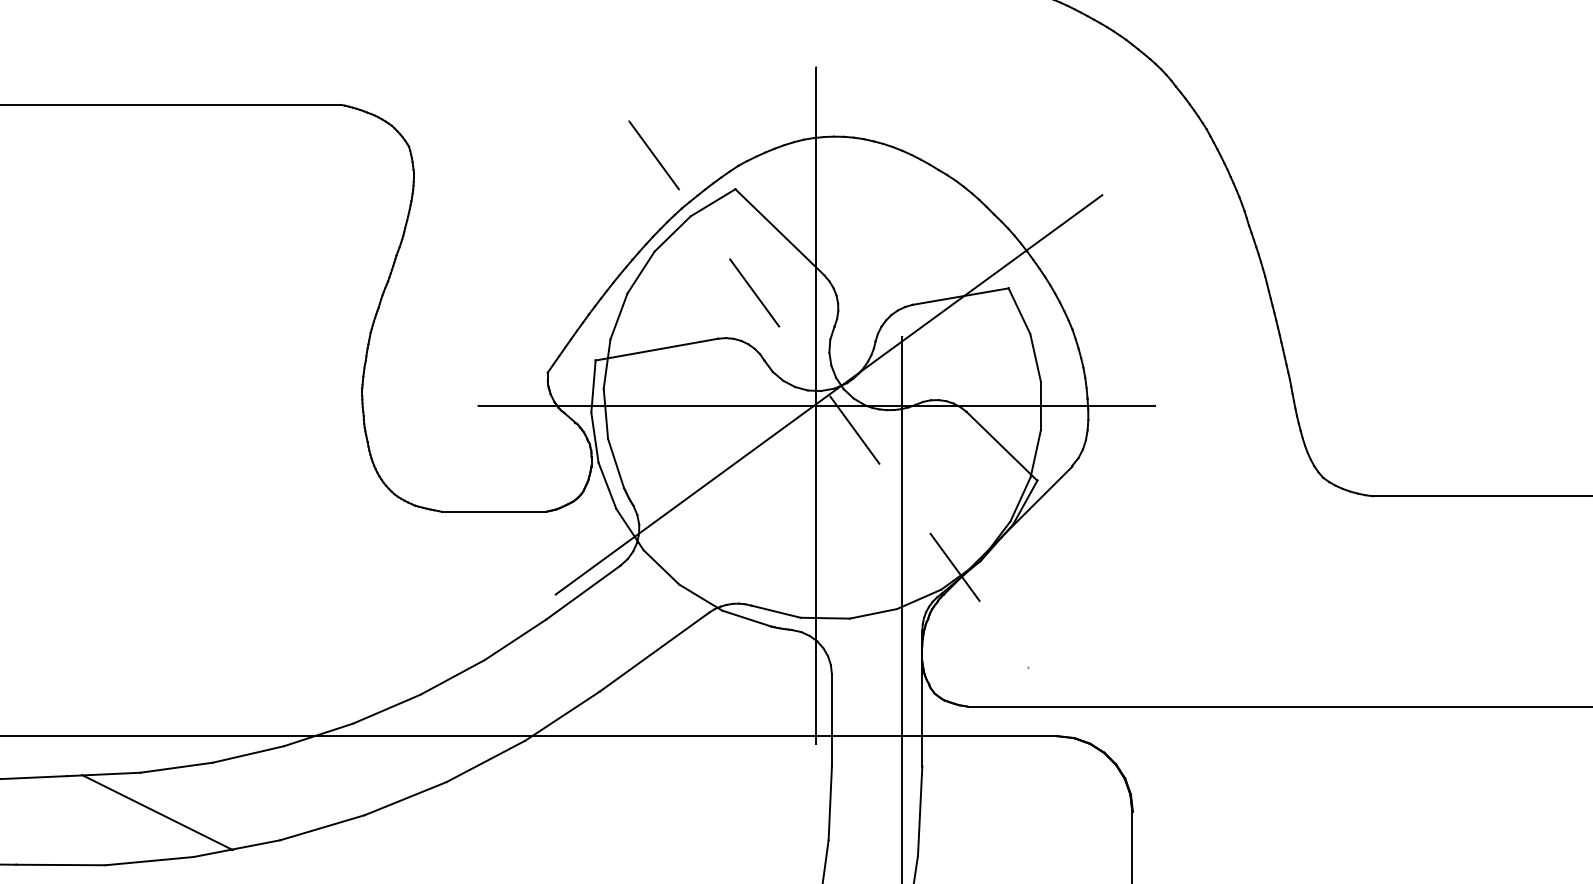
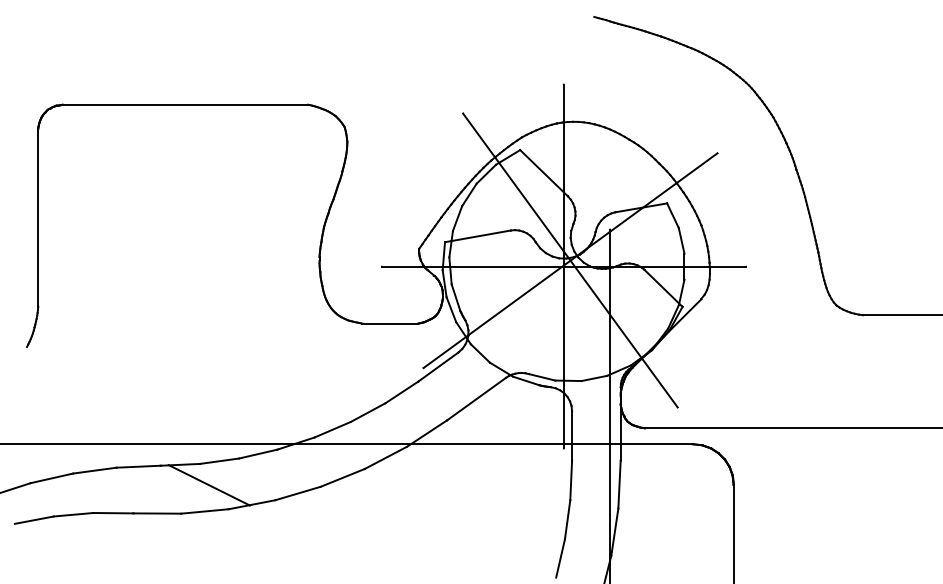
line: (828, 394) -> (570, 260), dashed -> solid

